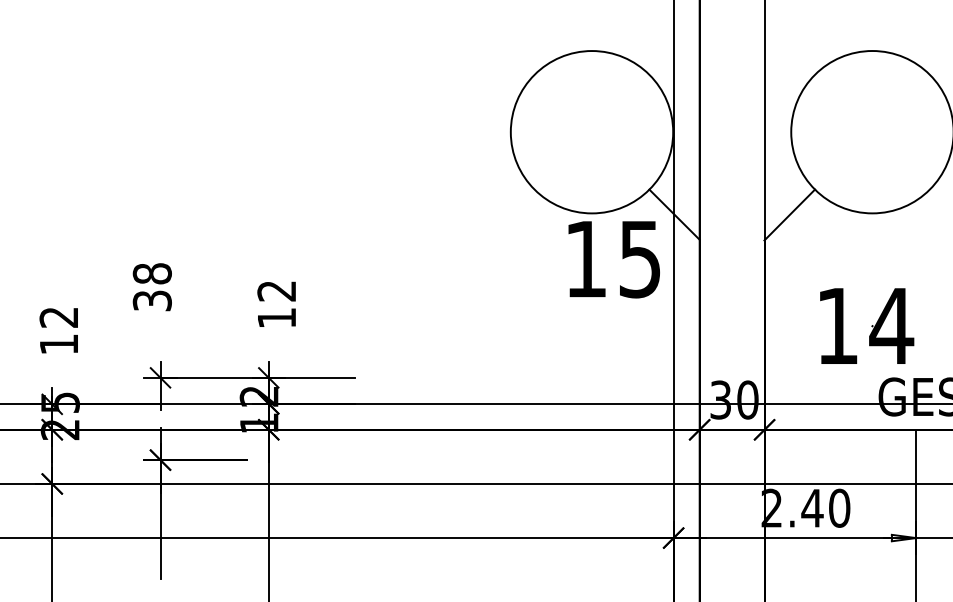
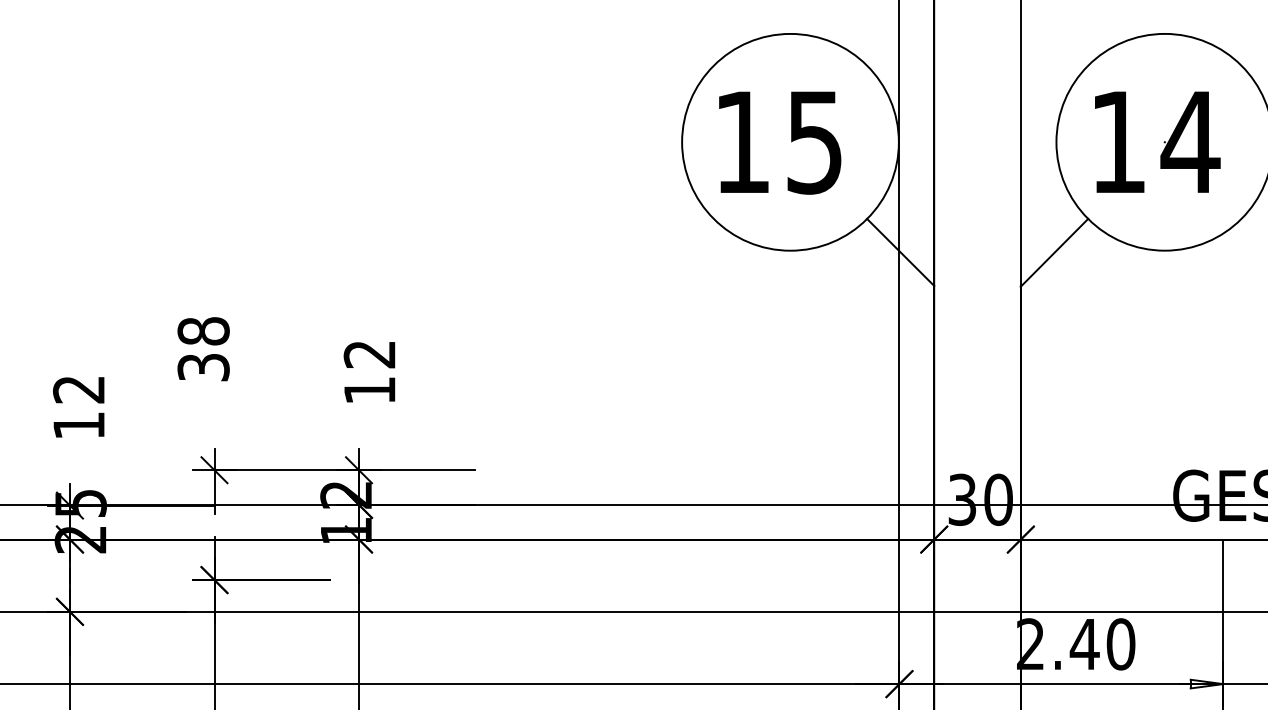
text: (613, 259) -> (779, 142), moved
part: (867, 325) -> (1158, 141), moved

